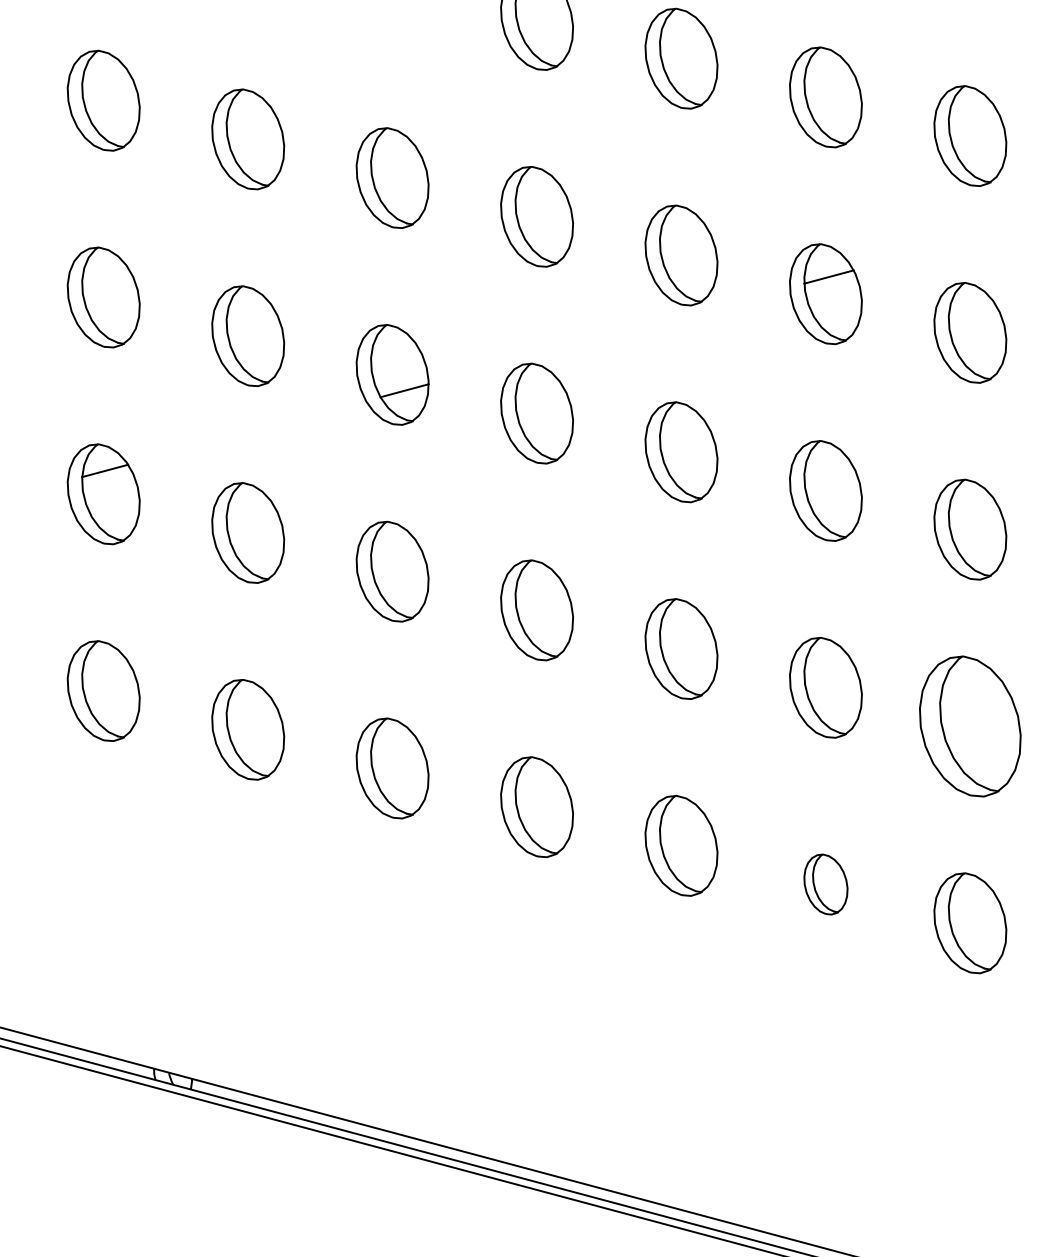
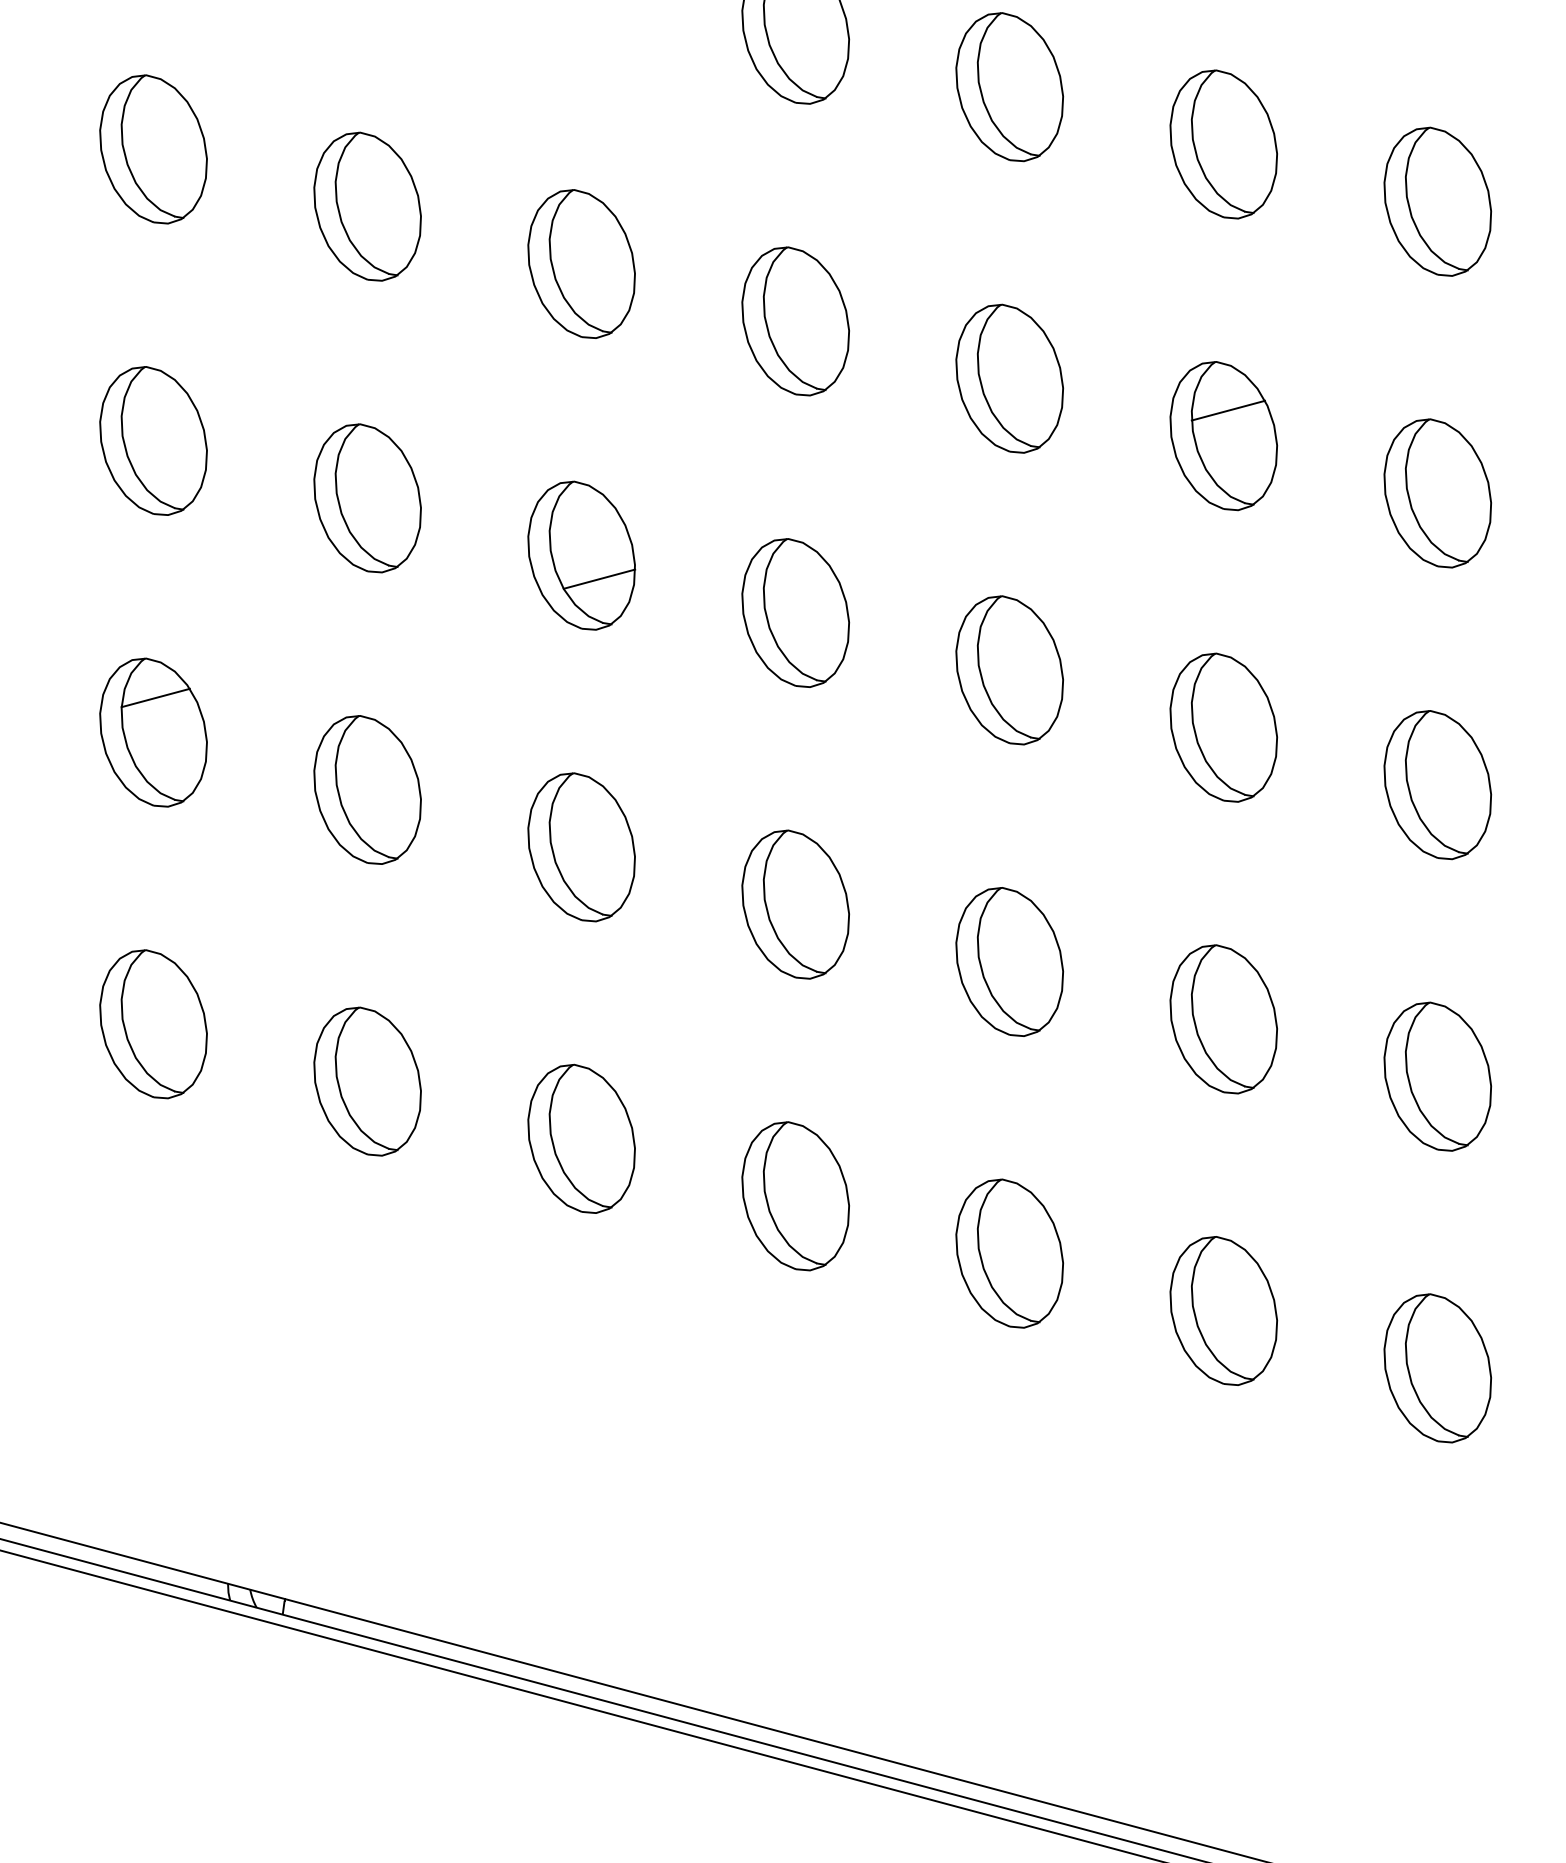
part: (970, 726) -> (1437, 1076), size x0.71
part: (825, 884) -> (1223, 1310), size x1.67

